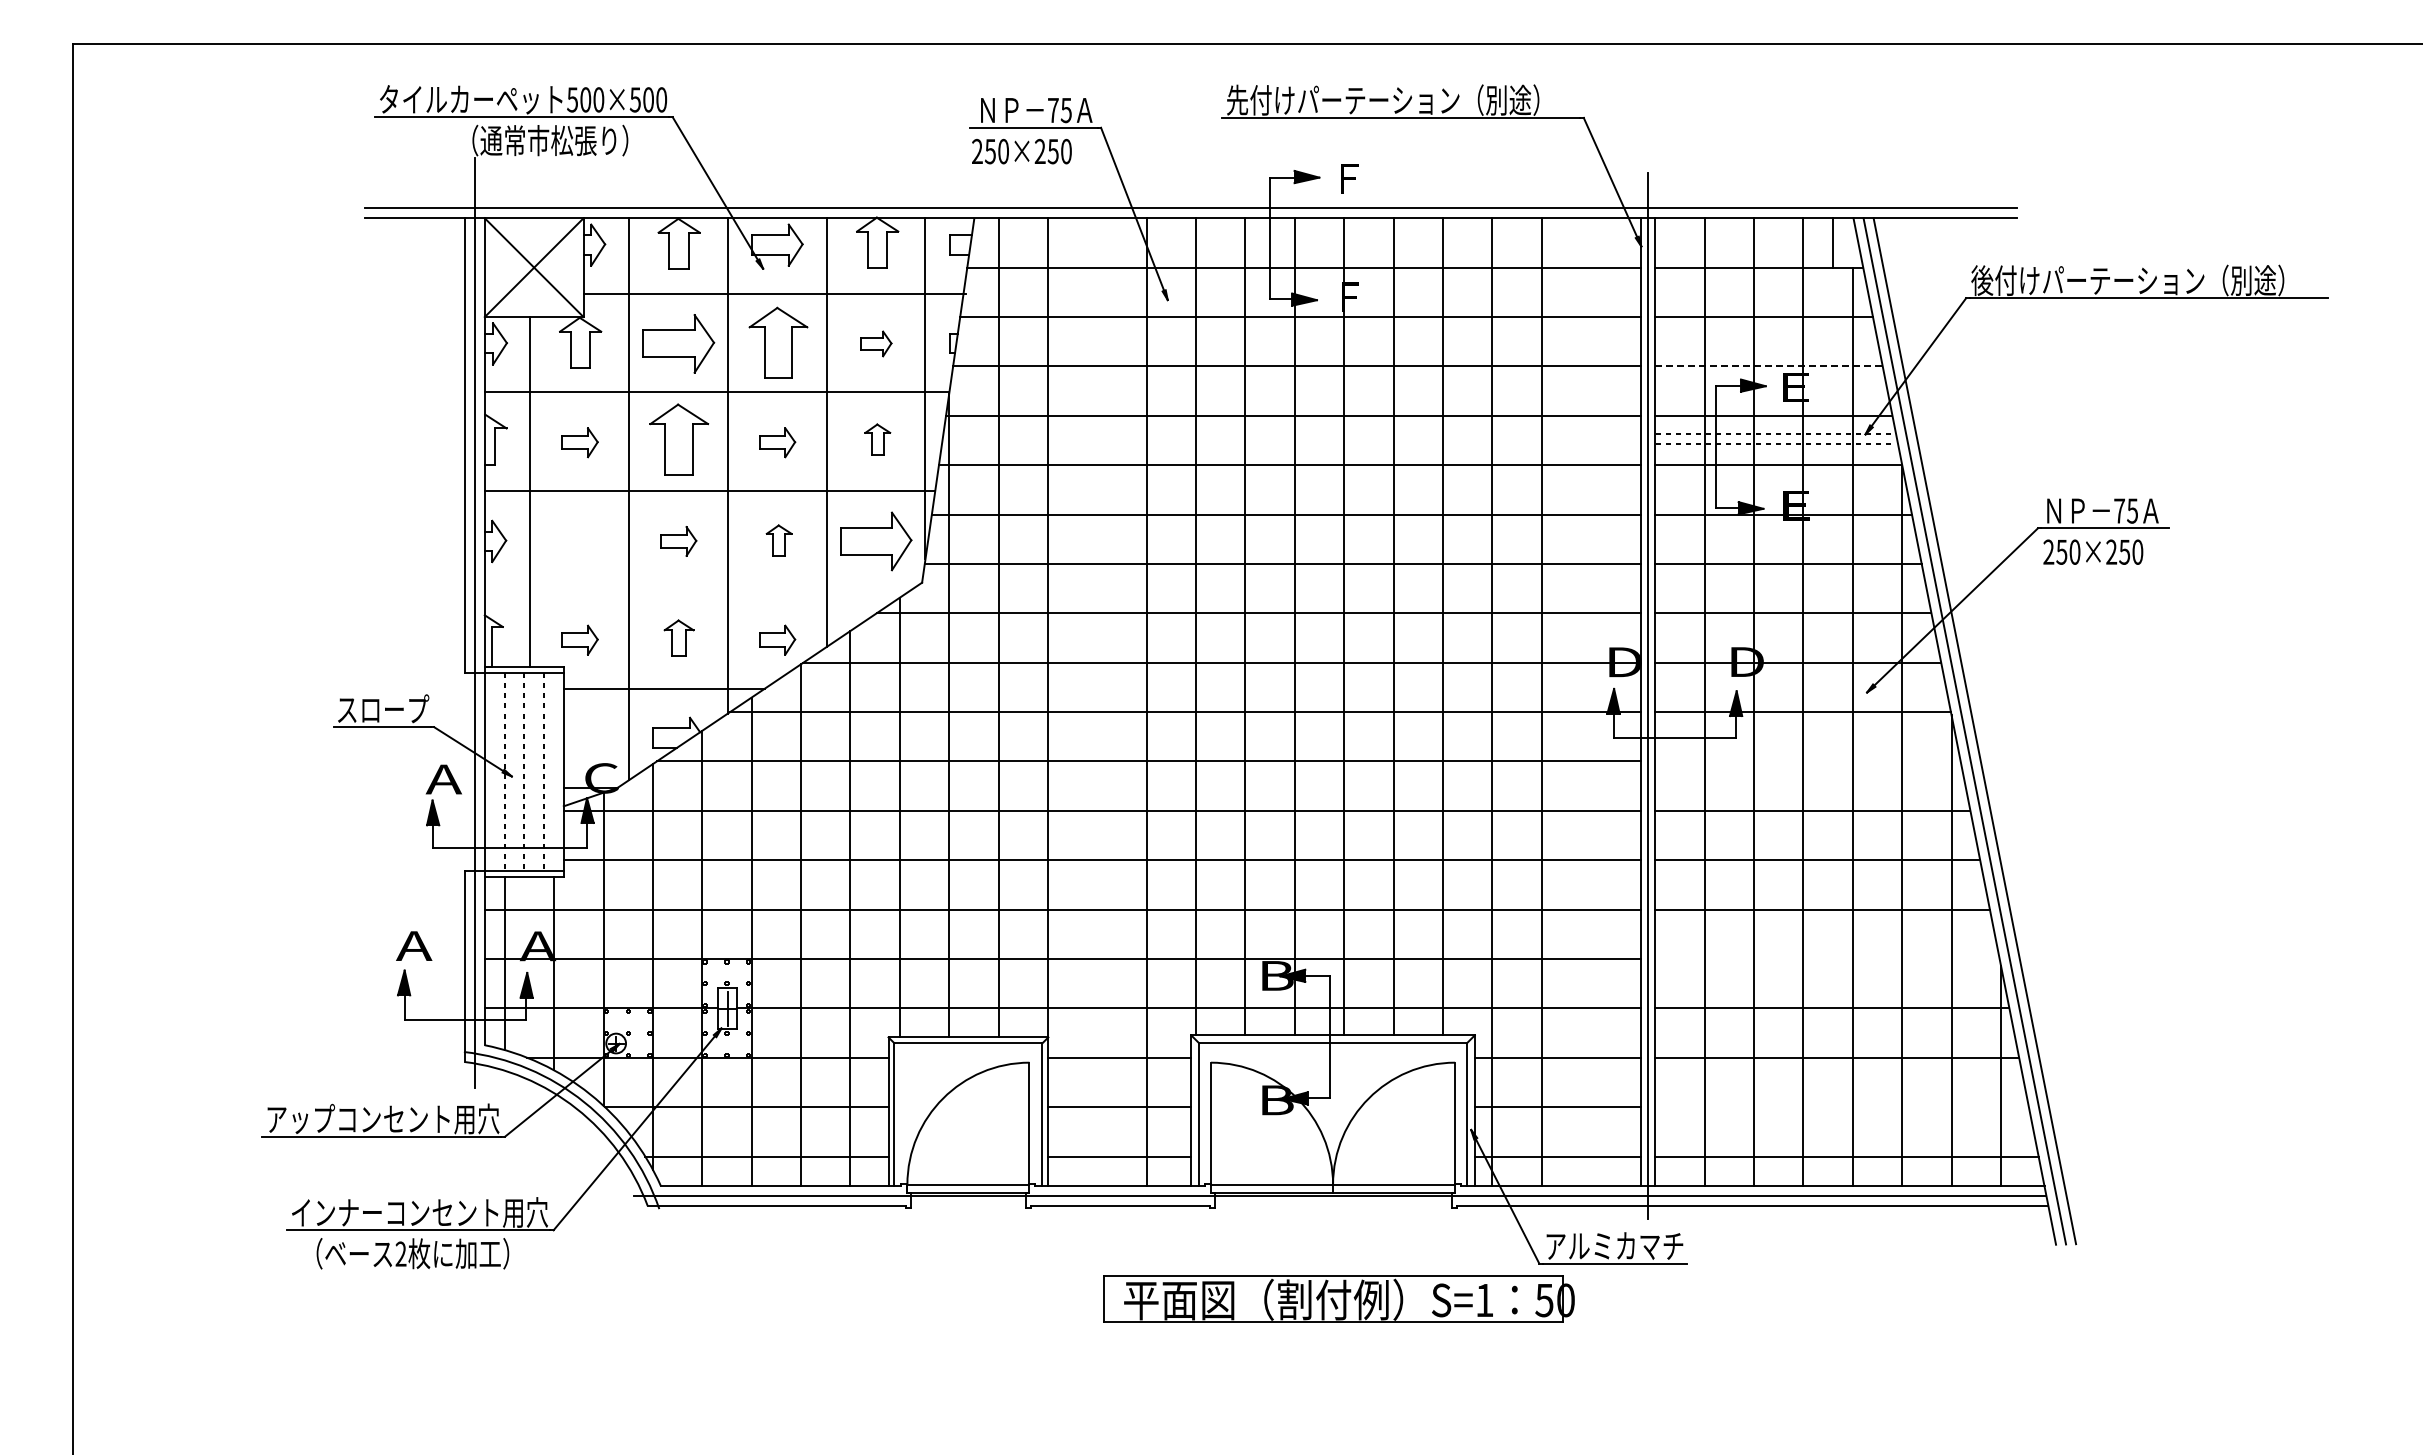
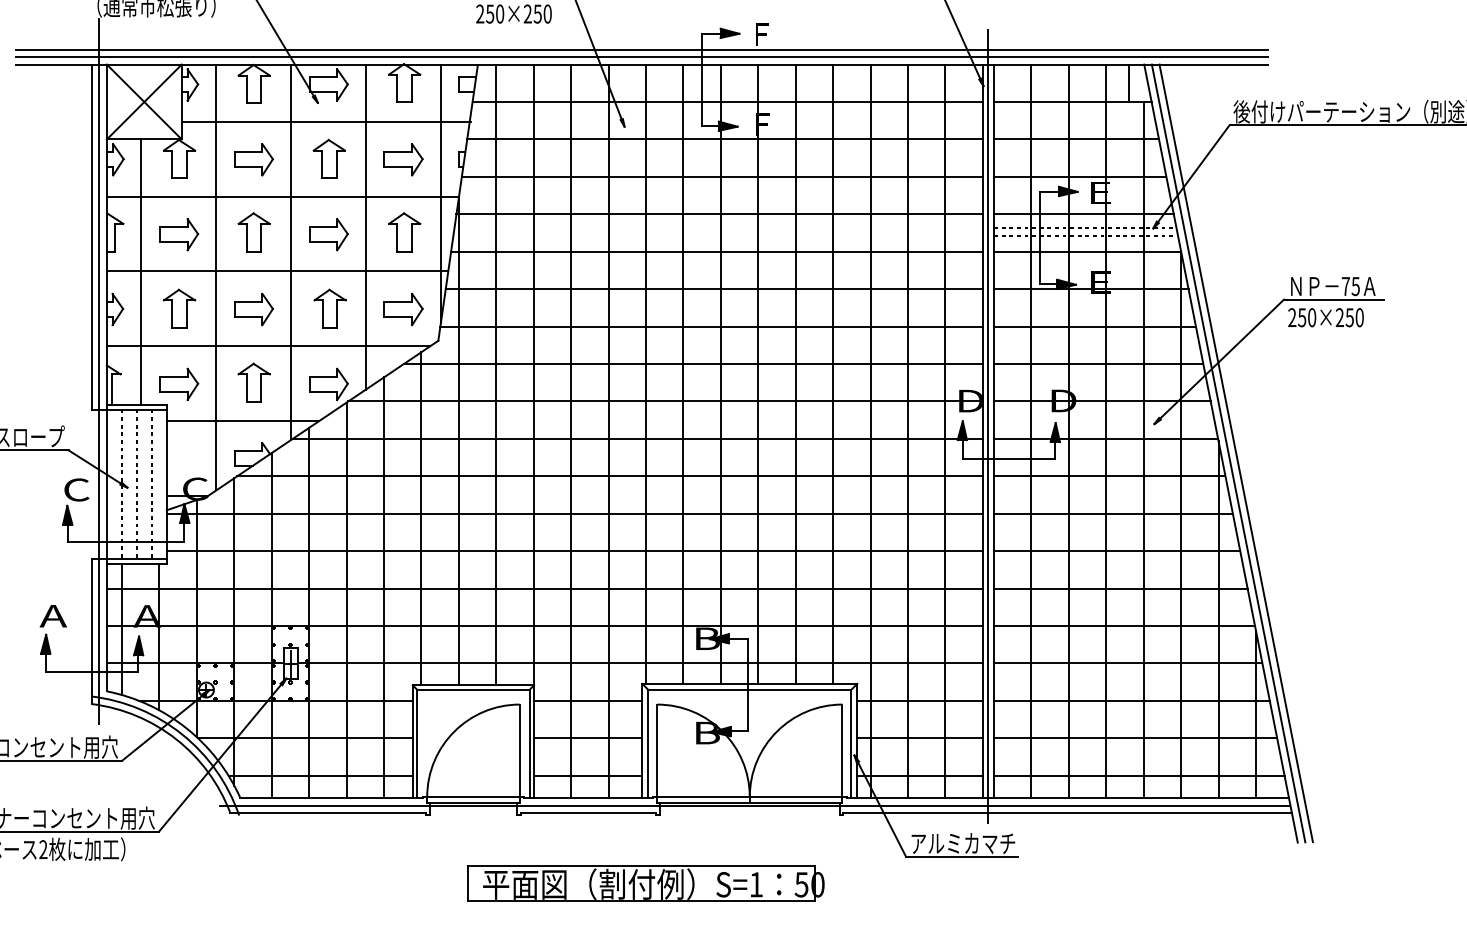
line: (1190, 198) -> (641, 49), added
part: (777, 342) -> (328, 158), size x0.71
part: (678, 343) -> (253, 159), size x0.71
part: (876, 343) -> (403, 159), size x1.67
line: (1769, 366) -> (1080, 176), dashed -> solid
part: (678, 439) -> (253, 232), size x0.71
part: (877, 439) -> (404, 232), size x1.67
part: (580, 442) -> (179, 234), size x1.43
part: (777, 442) -> (328, 234), size x1.43
part: (580, 540) -> (179, 308), added
part: (778, 540) -> (329, 308), size x1.67
part: (678, 541) -> (253, 309), size x1.43
part: (876, 541) -> (403, 309), size x0.71
line: (697, 590) -> (268, 346), added
part: (678, 637) -> (253, 382), size x1.43
part: (580, 639) -> (179, 383), size x1.43
part: (777, 639) -> (328, 383), size x1.43
line: (1097, 702) -> (571, 431), added
line: (1591, 702) -> (945, 431), added
line: (1807, 761) -> (1109, 476), added
text: (443, 779) -> (75, 489), A -> C
line: (1827, 958) -> (1124, 625), added
line: (1841, 1107) -> (1135, 738), added
part: (1338, 1298) -> (645, 883), moved

